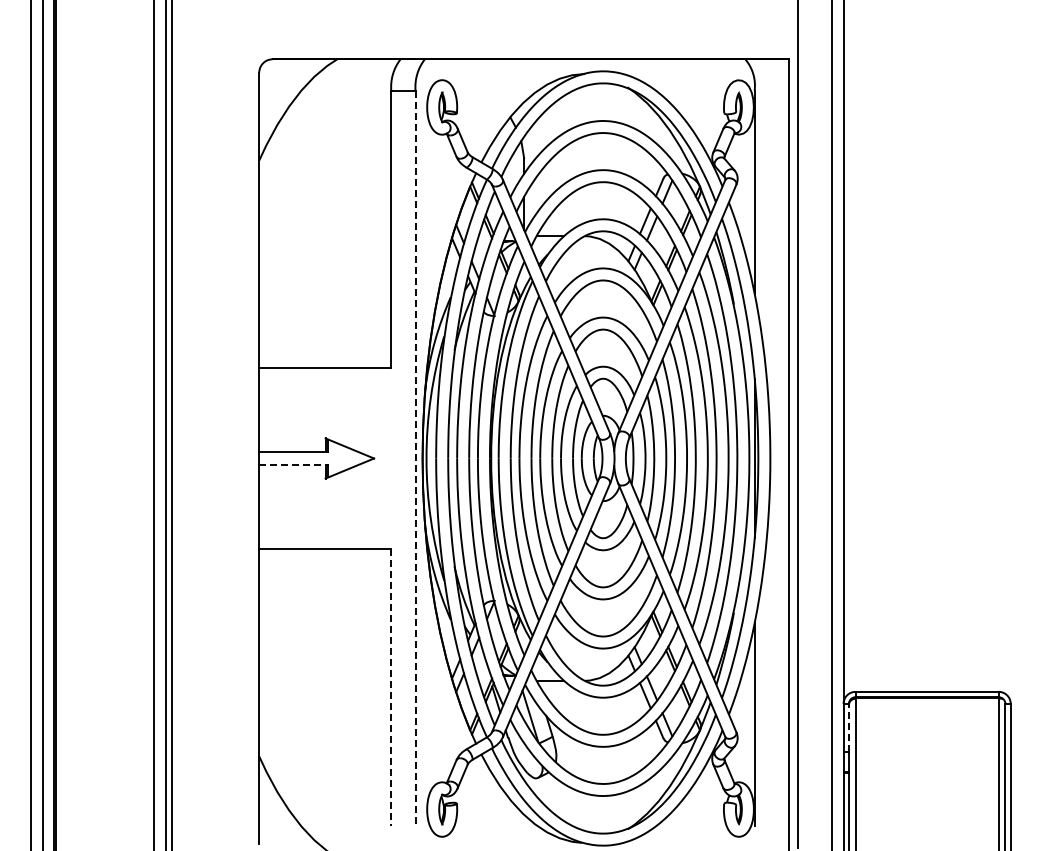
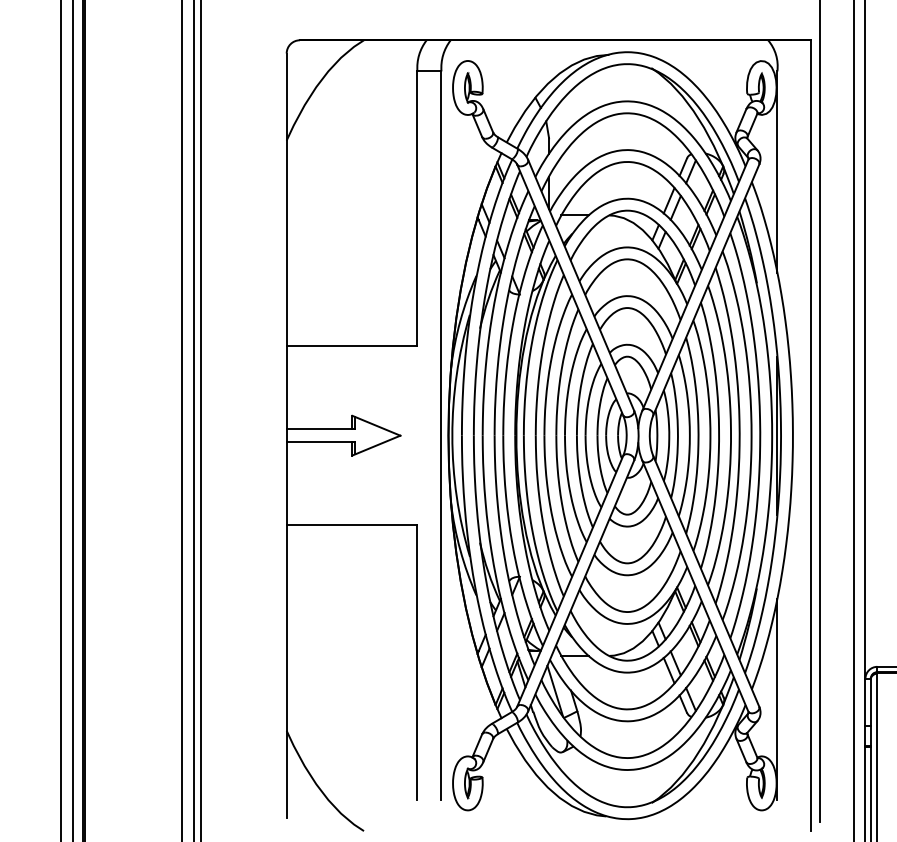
line: (415, 458) -> (441, 435), dashed -> solid
line: (292, 465) -> (319, 442), dashed -> solid
line: (391, 687) -> (417, 662), dashed -> solid
line: (848, 727) -> (870, 702), dashed -> solid

